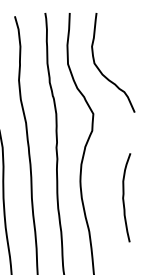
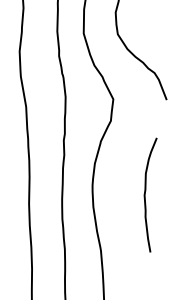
curve: (124, 197) -> (146, 194), moved

